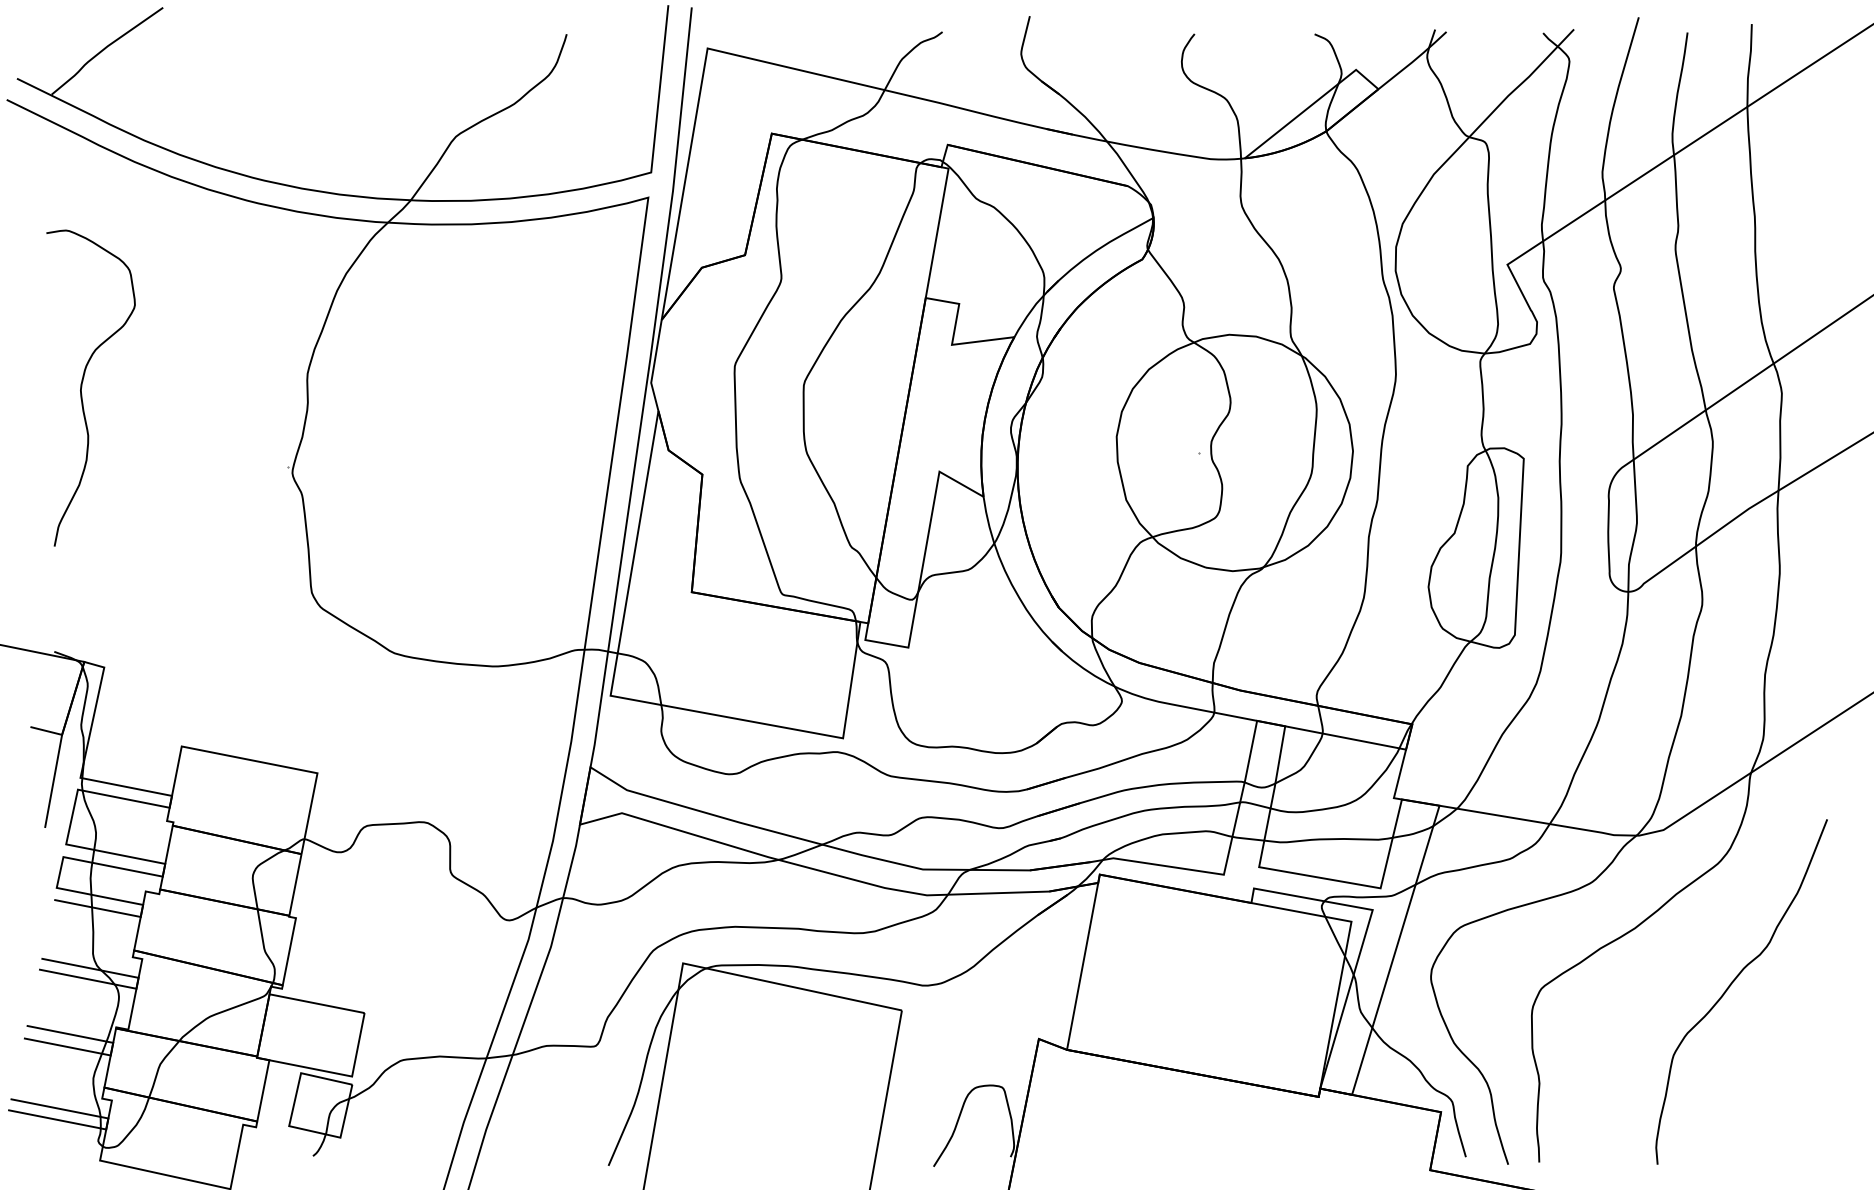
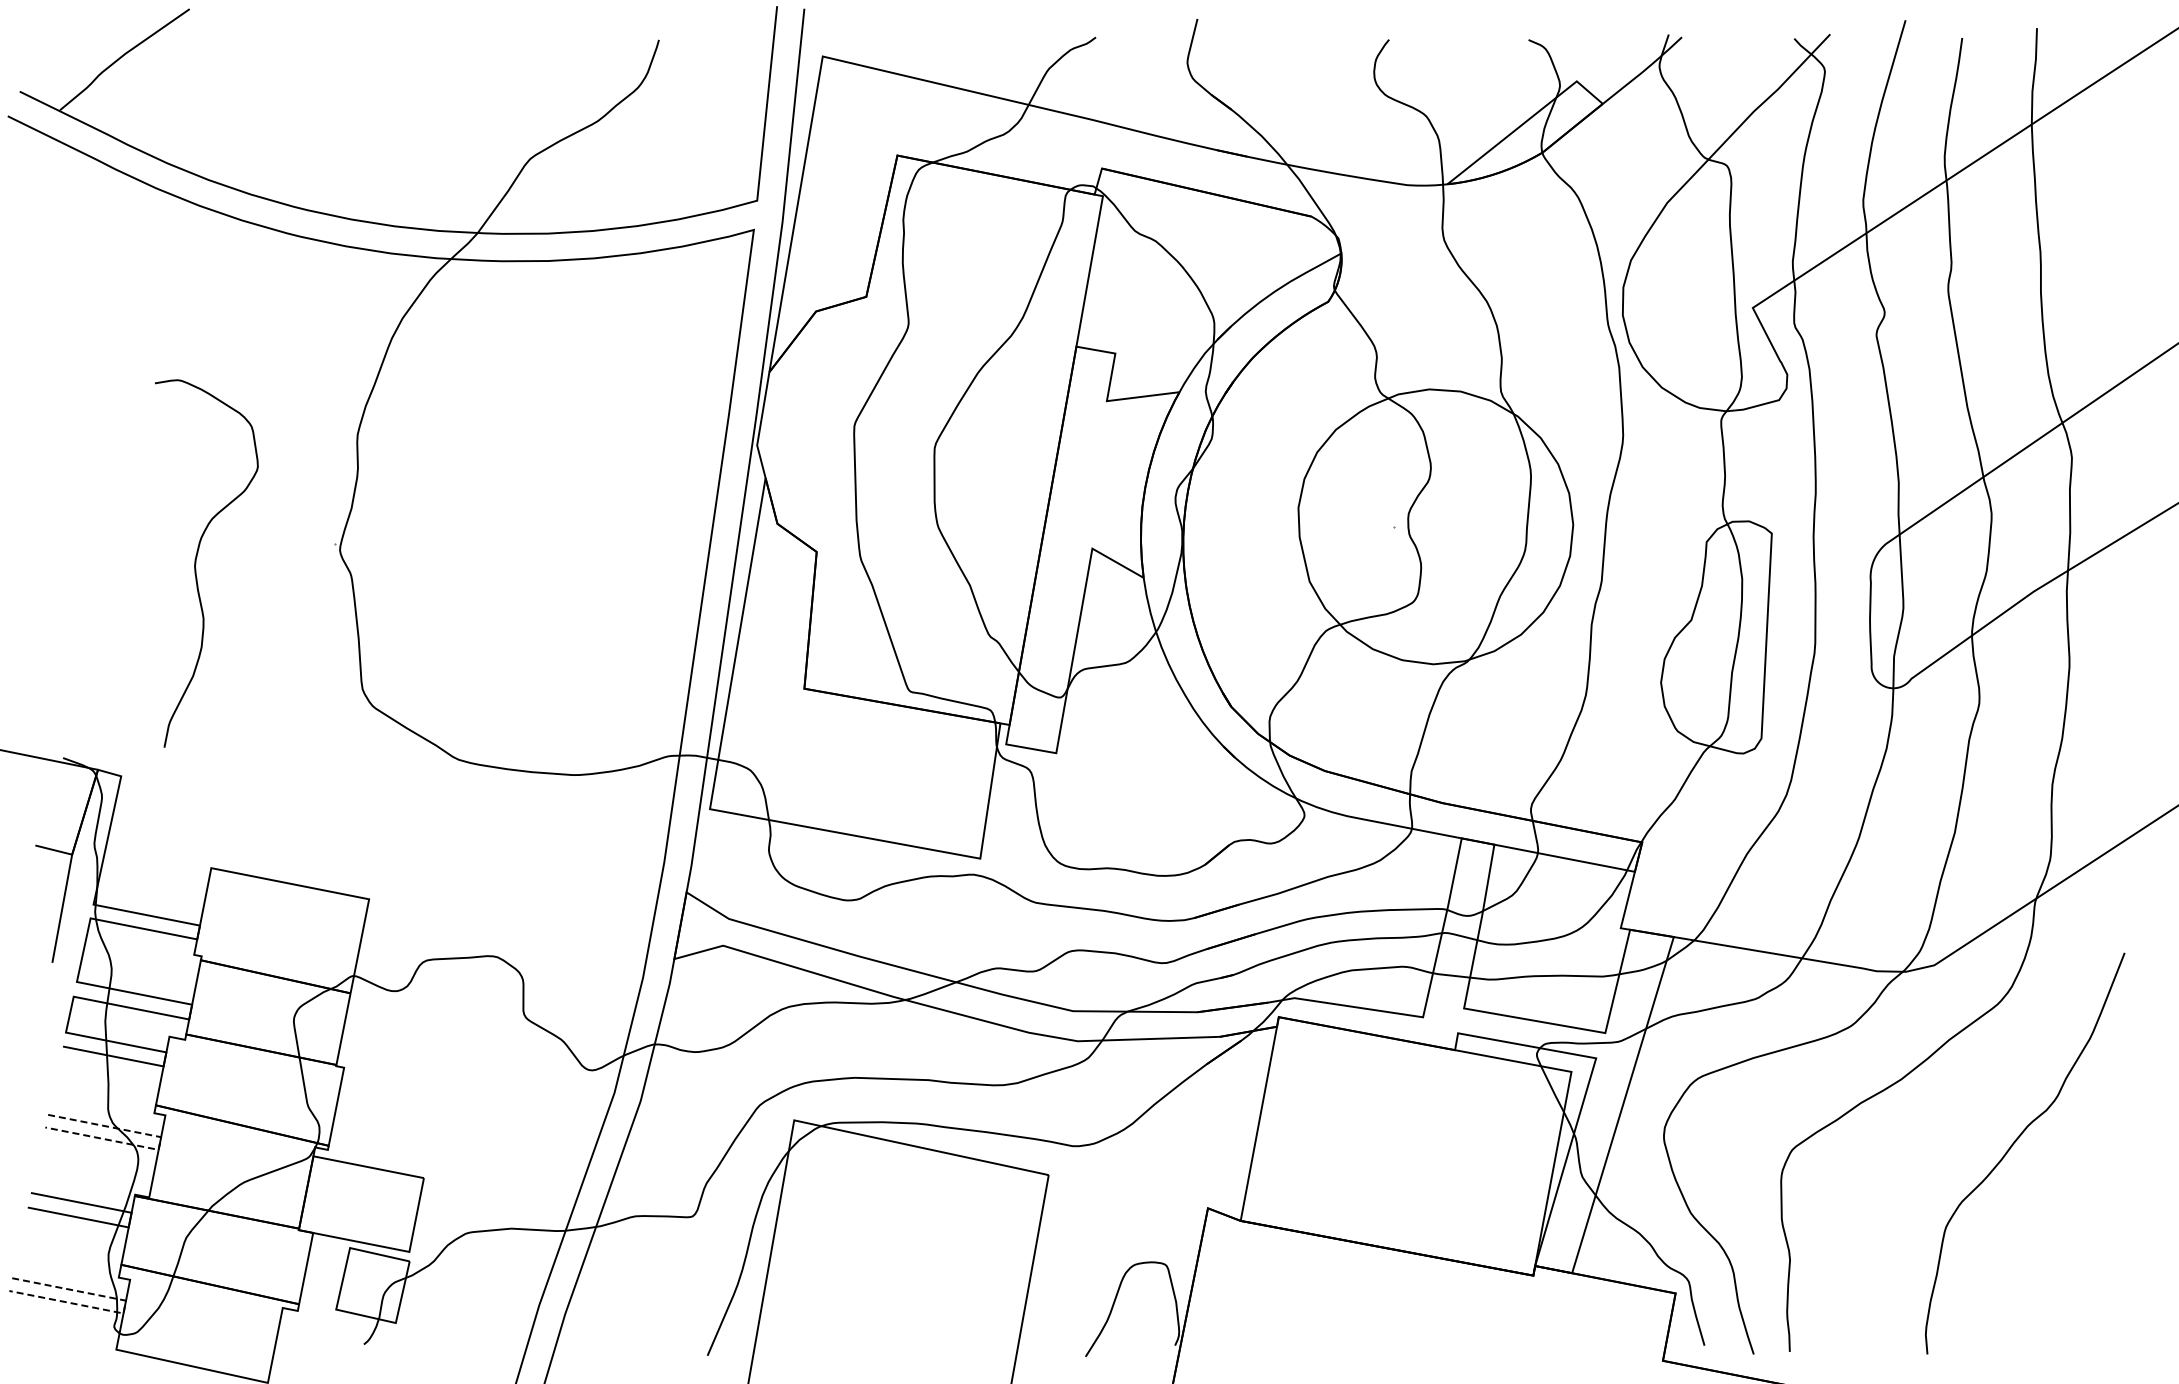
curve: (82, 388) -> (196, 563), moved
line: (137, 984) -> (159, 1144), solid -> dashed
line: (107, 1124) -> (124, 1307), solid -> dashed

